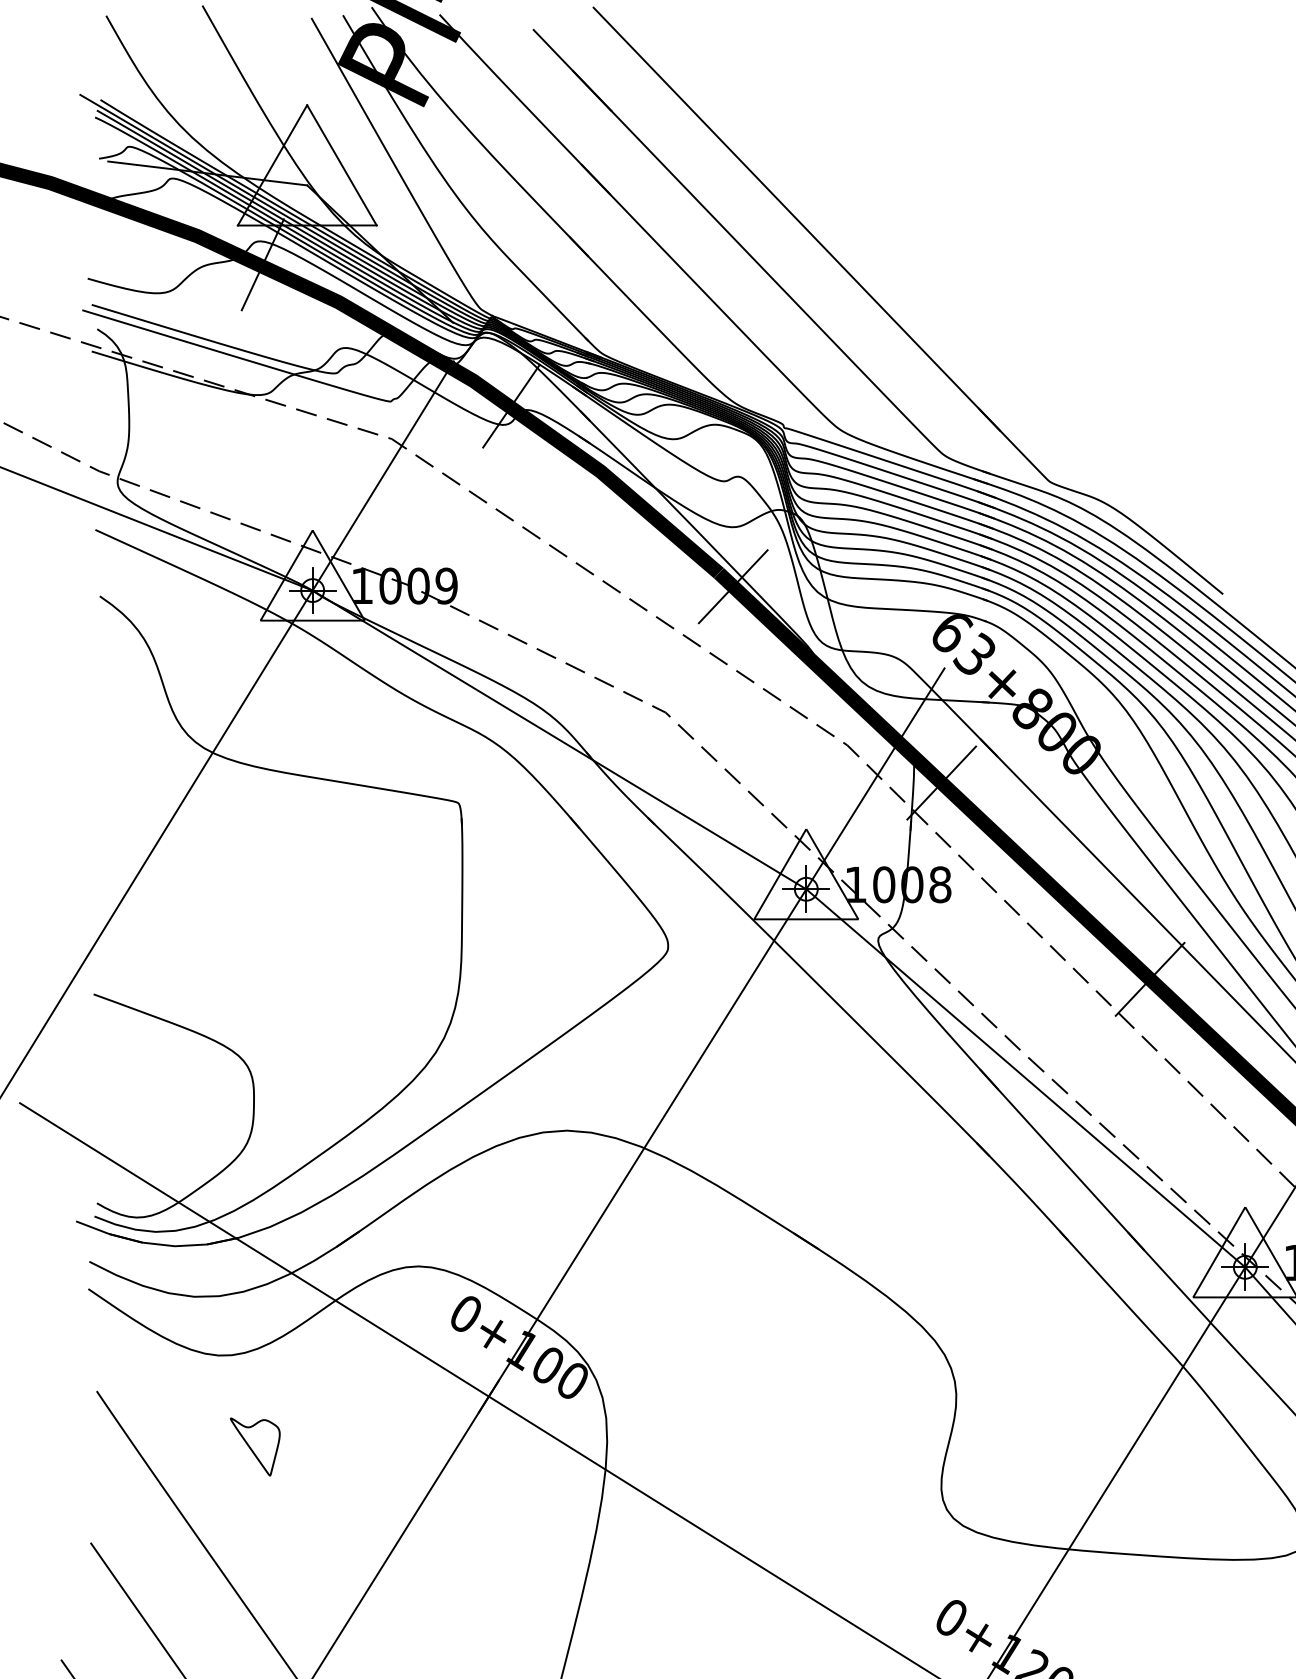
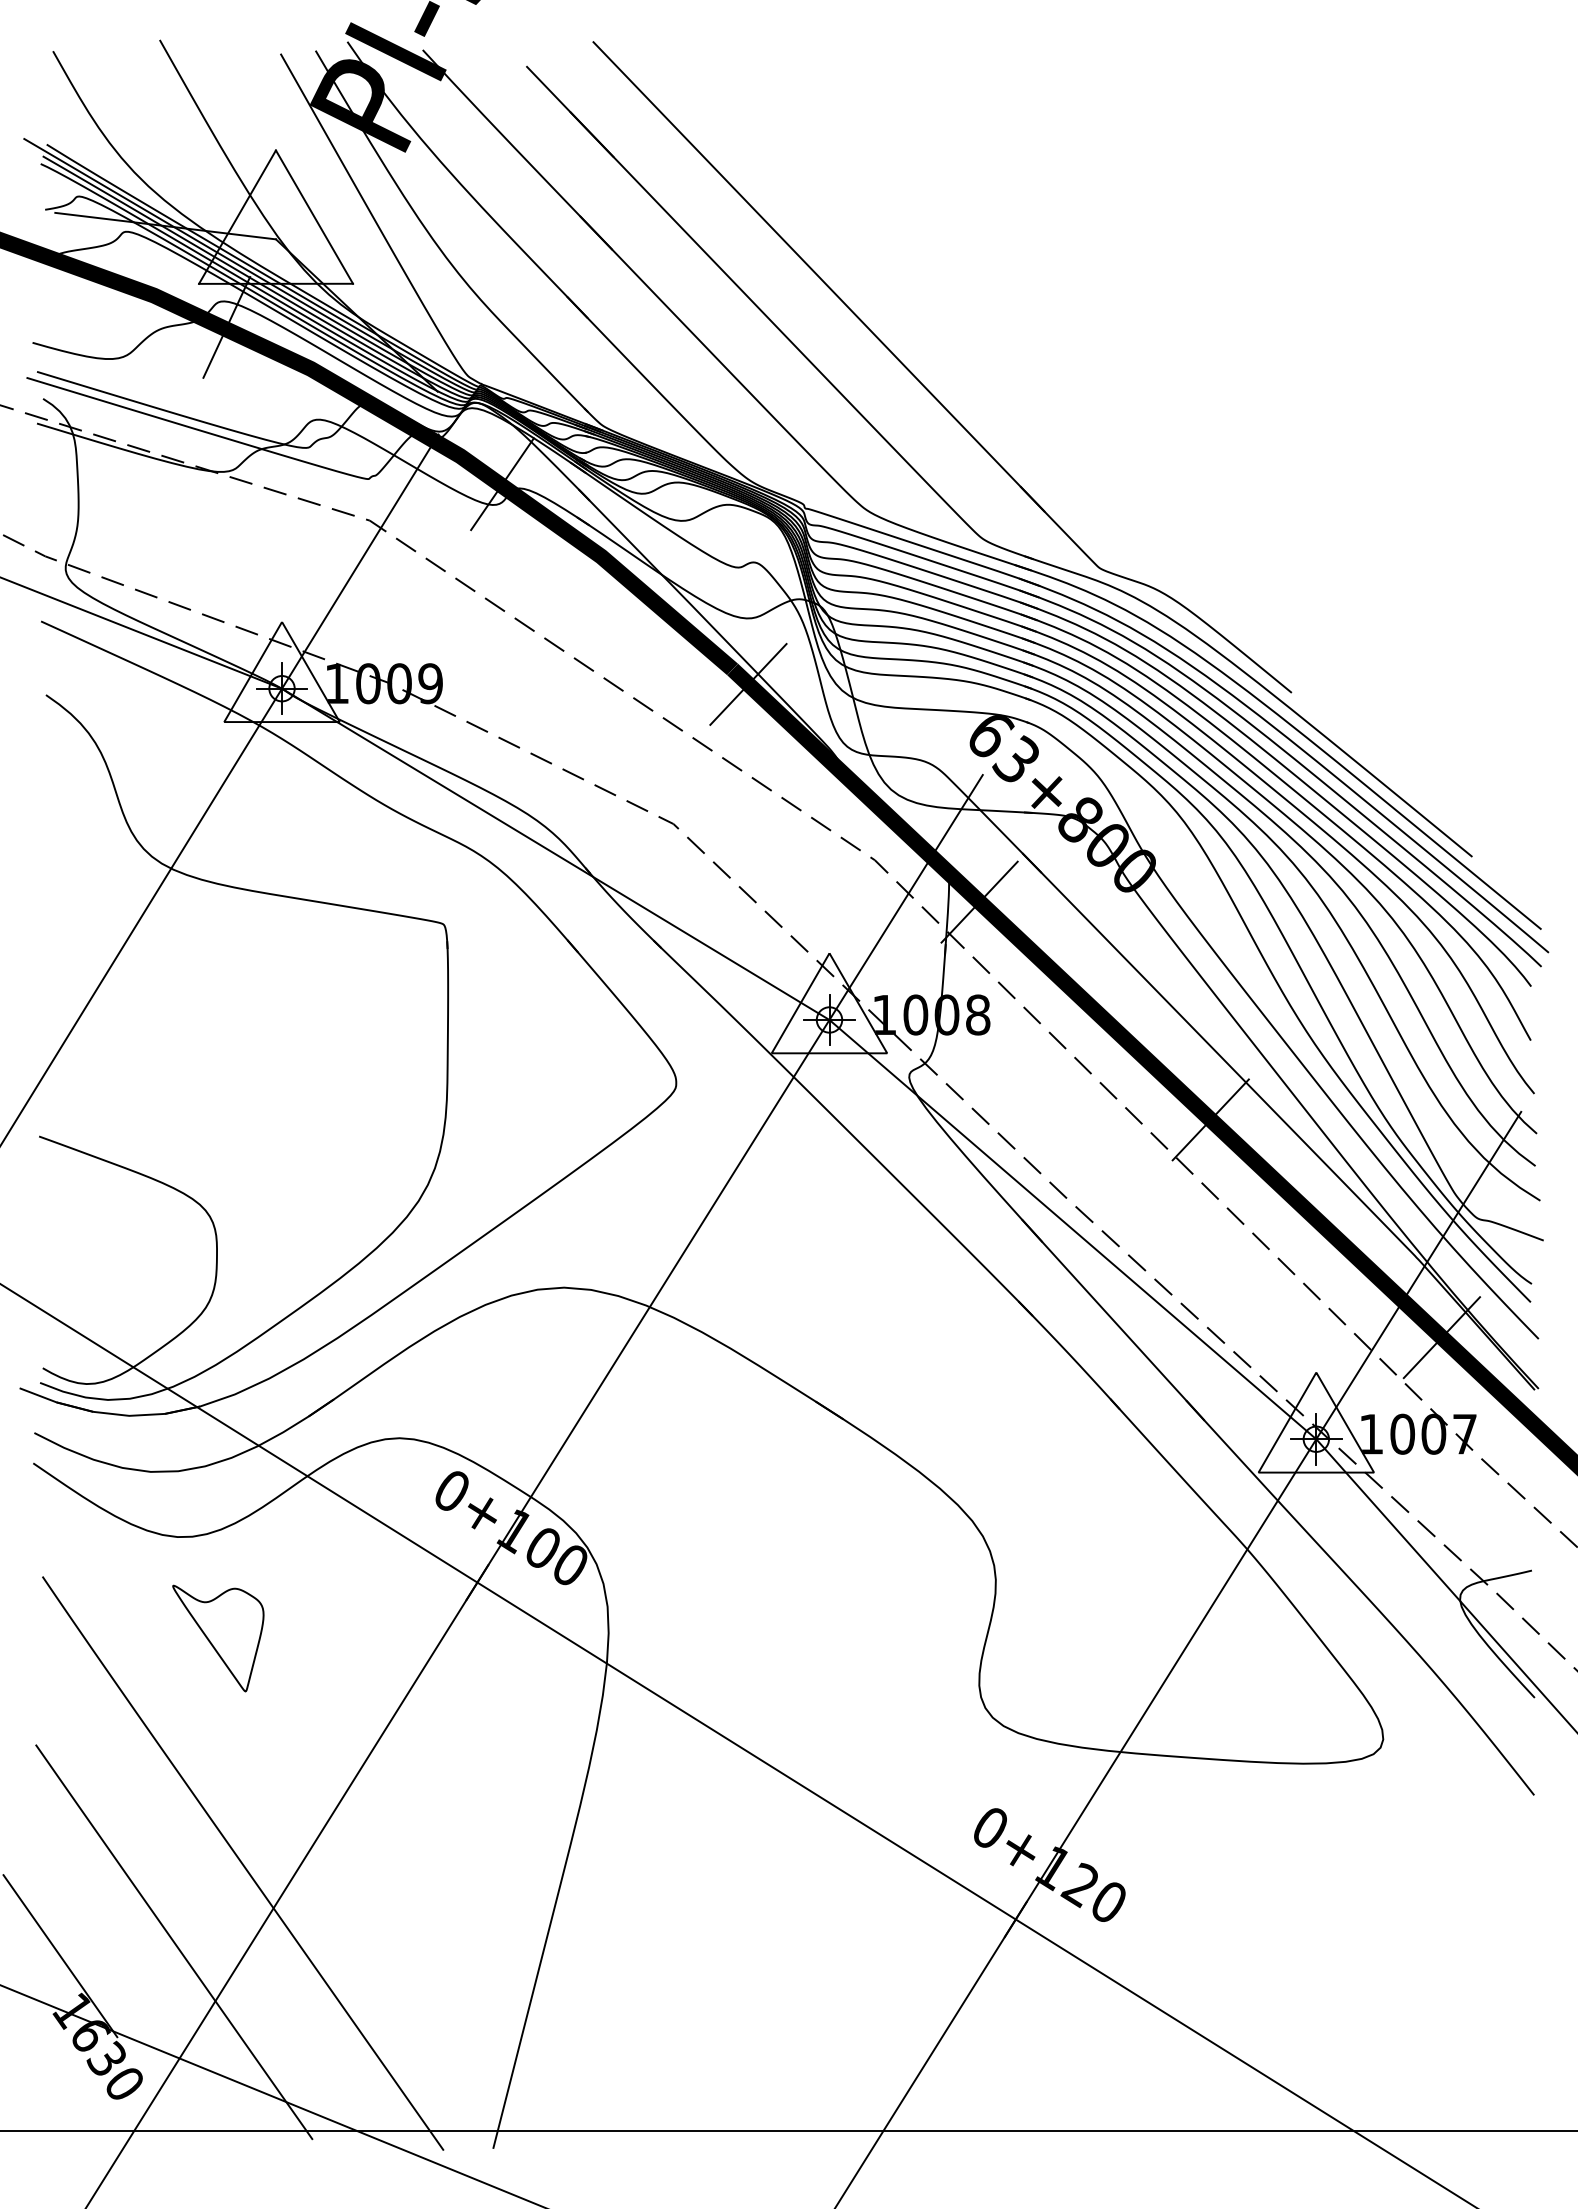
part: (255, 1447) -> (218, 1638), size x1.67

